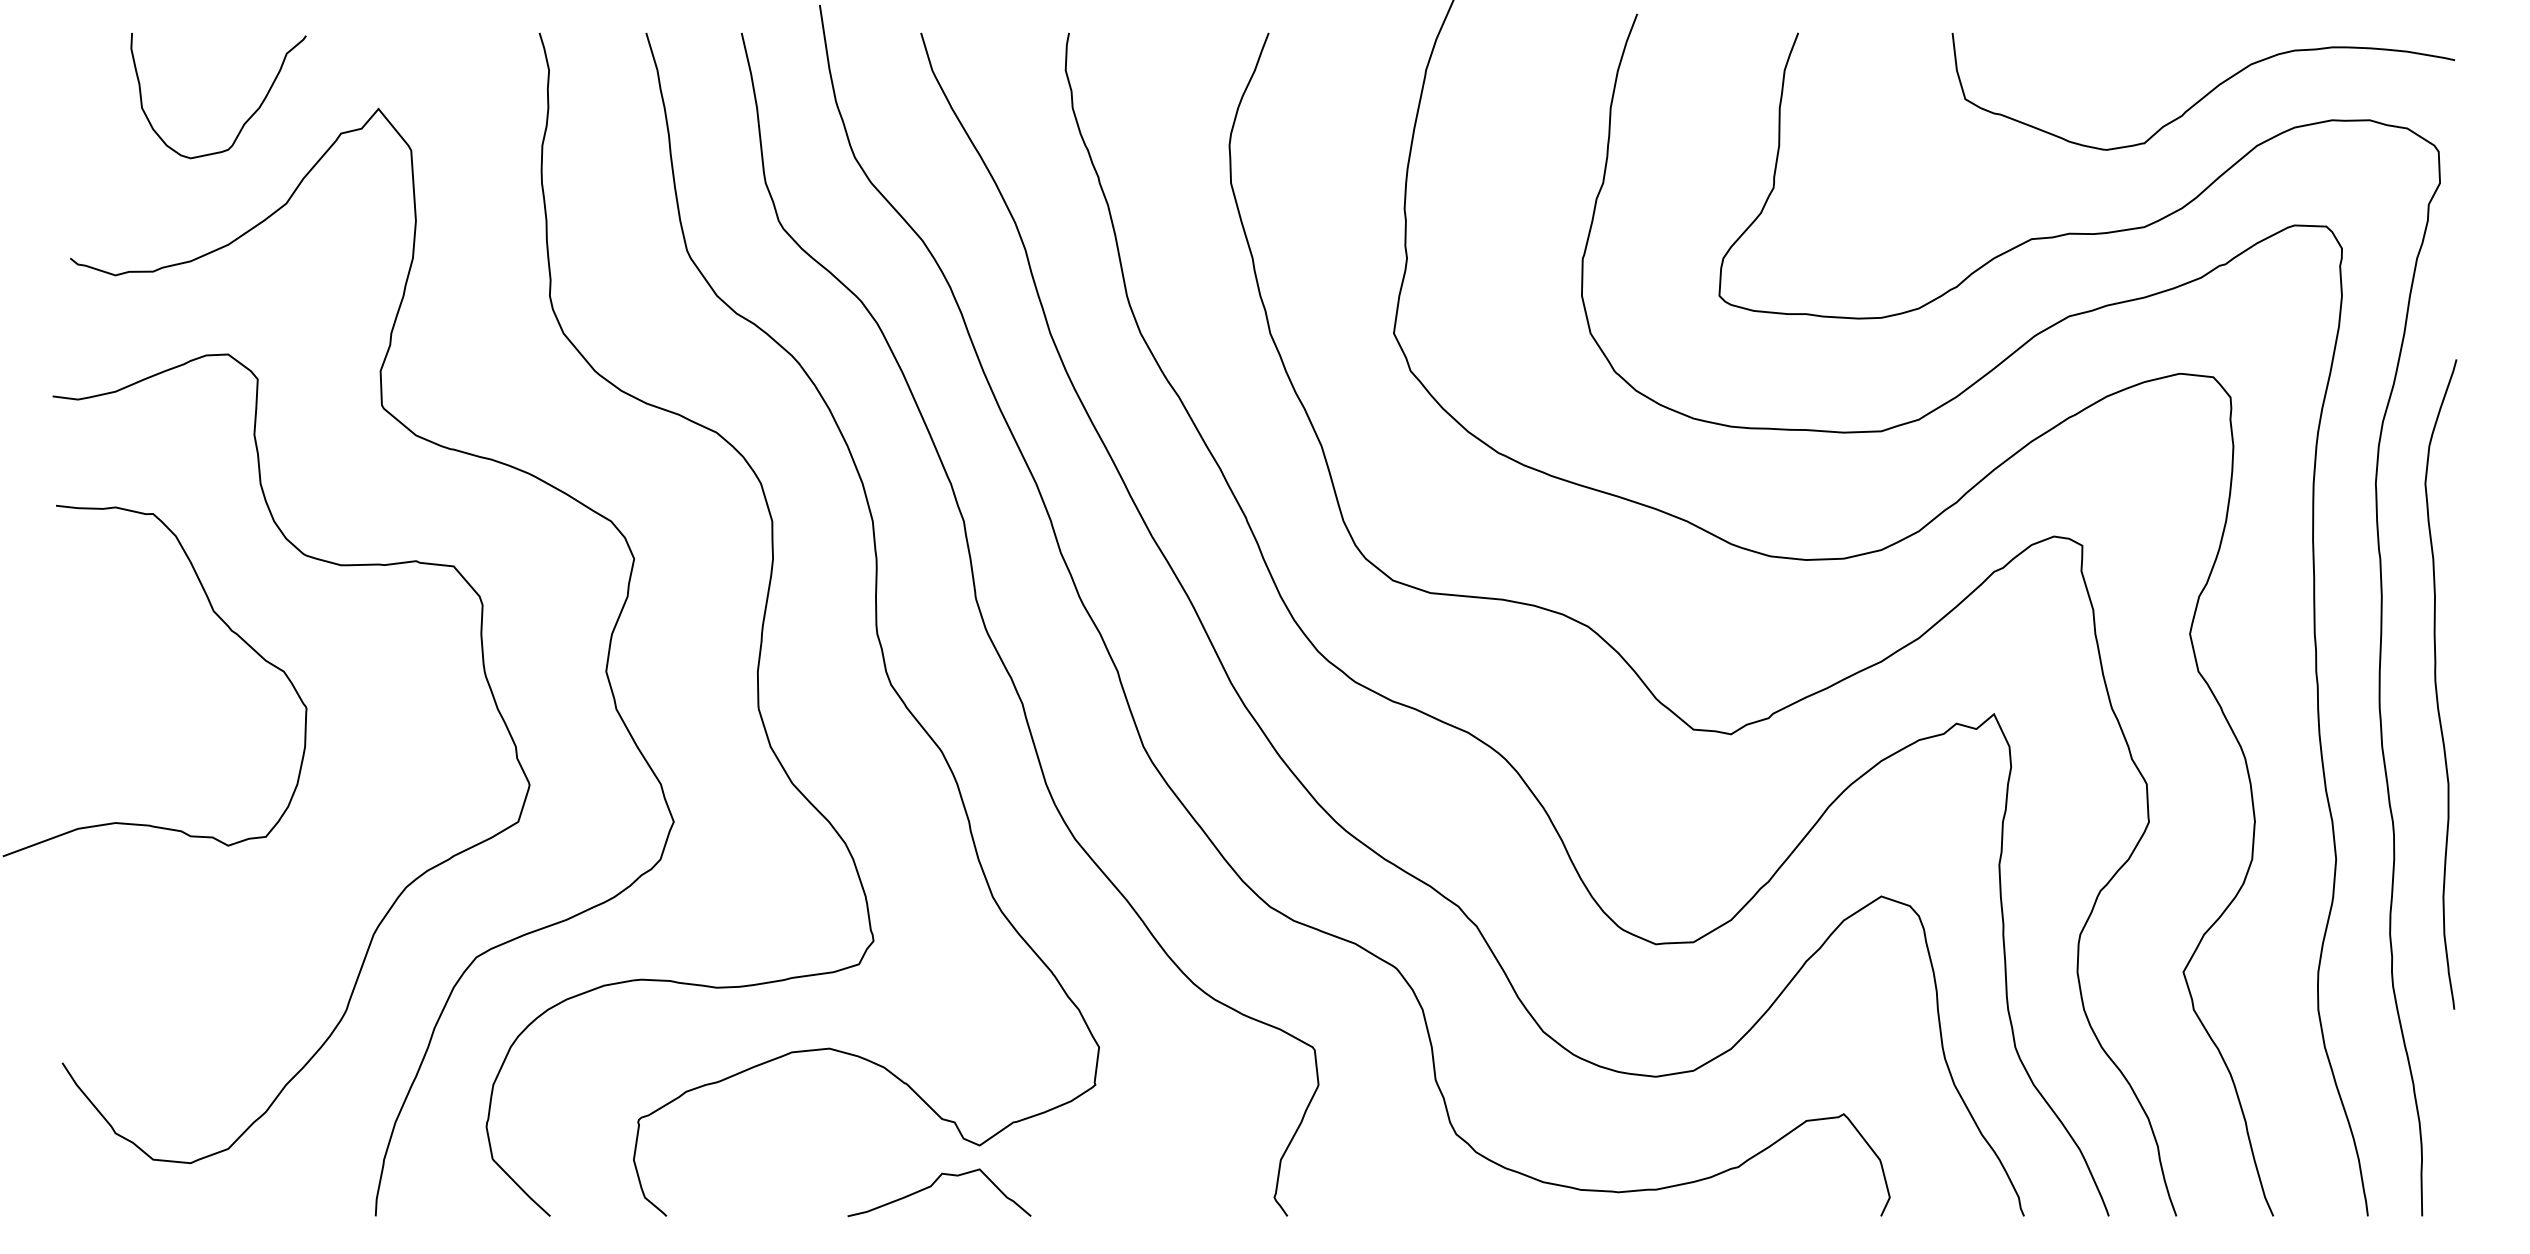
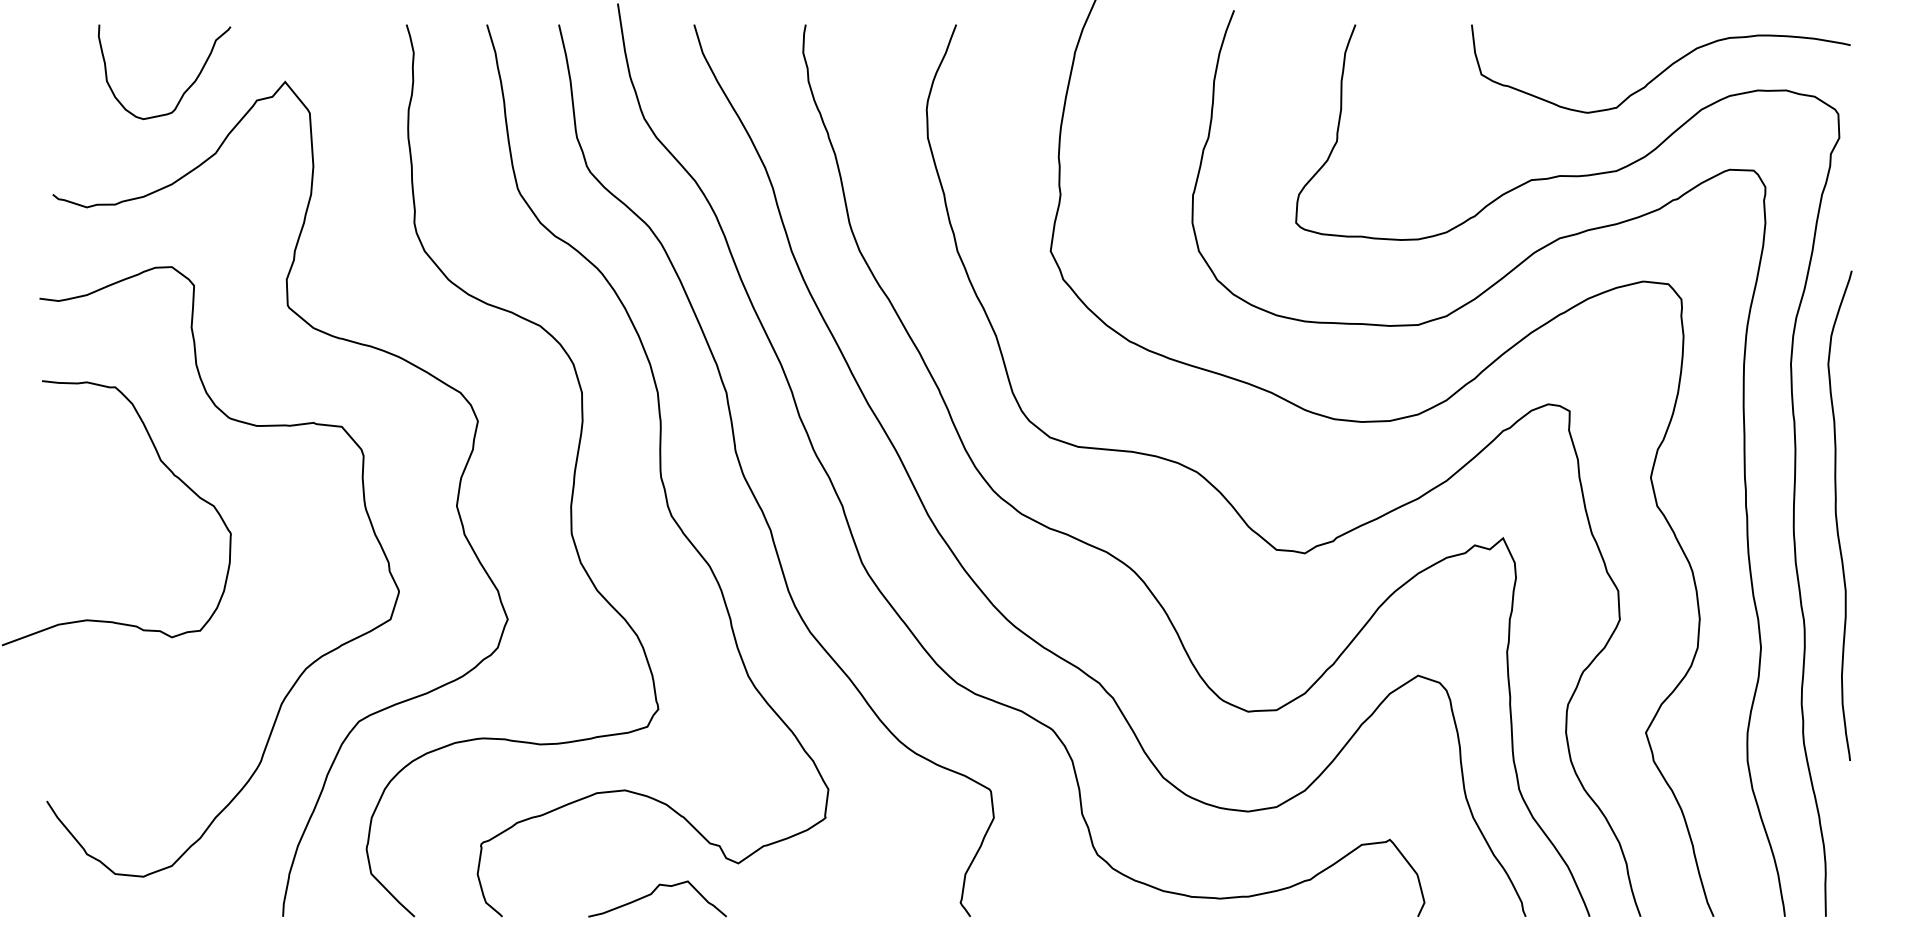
curve: (932, 1185) -> (652, 893), moved

